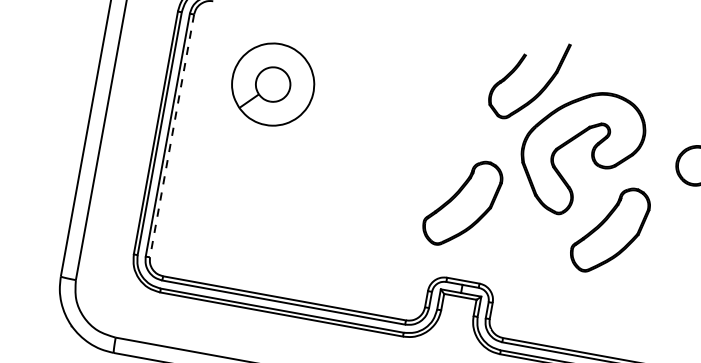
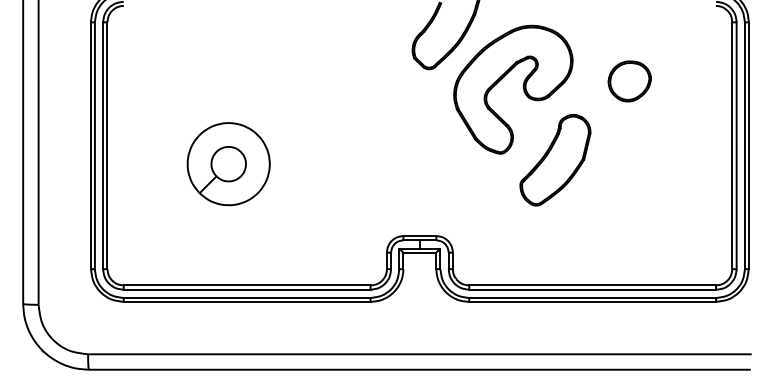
part: (272, 84) -> (228, 164), moved
line: (171, 136) -> (107, 146), dashed -> solid
part: (462, 203) -> (405, 160), removed

